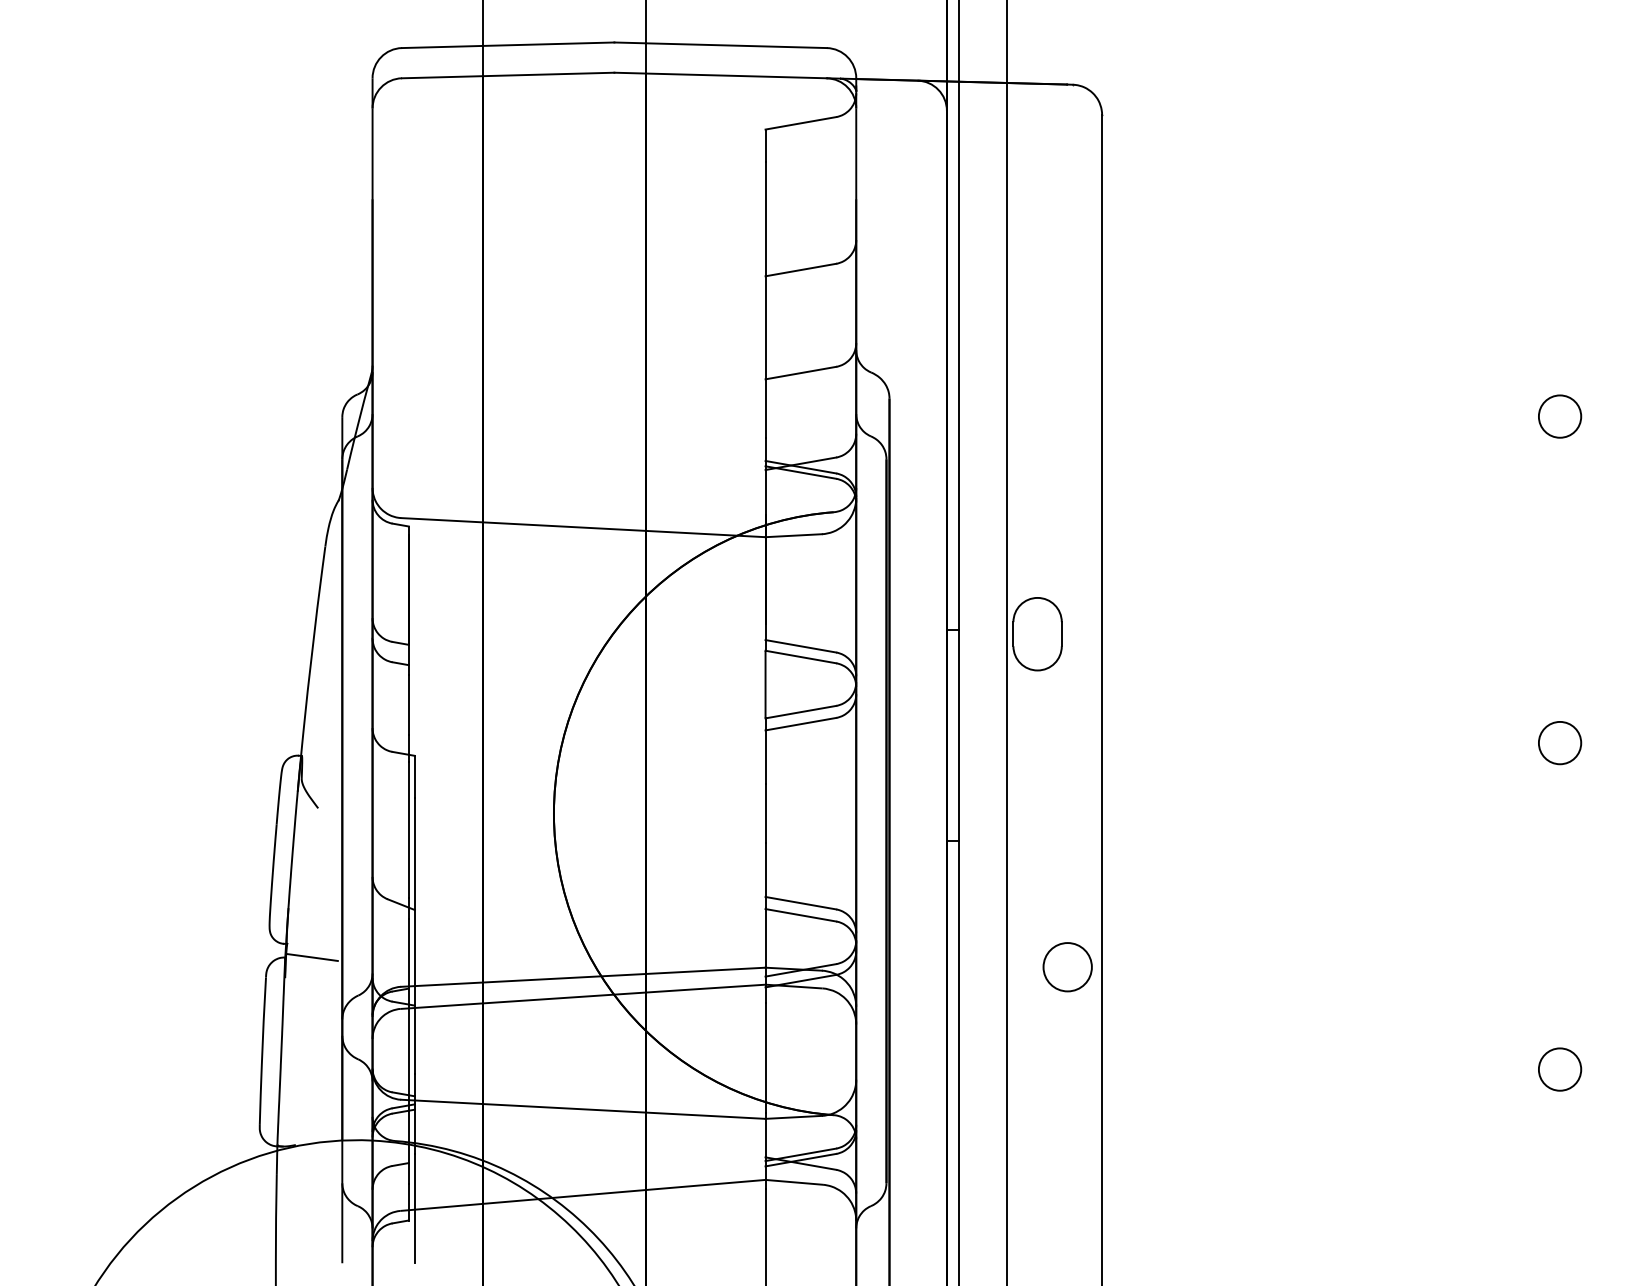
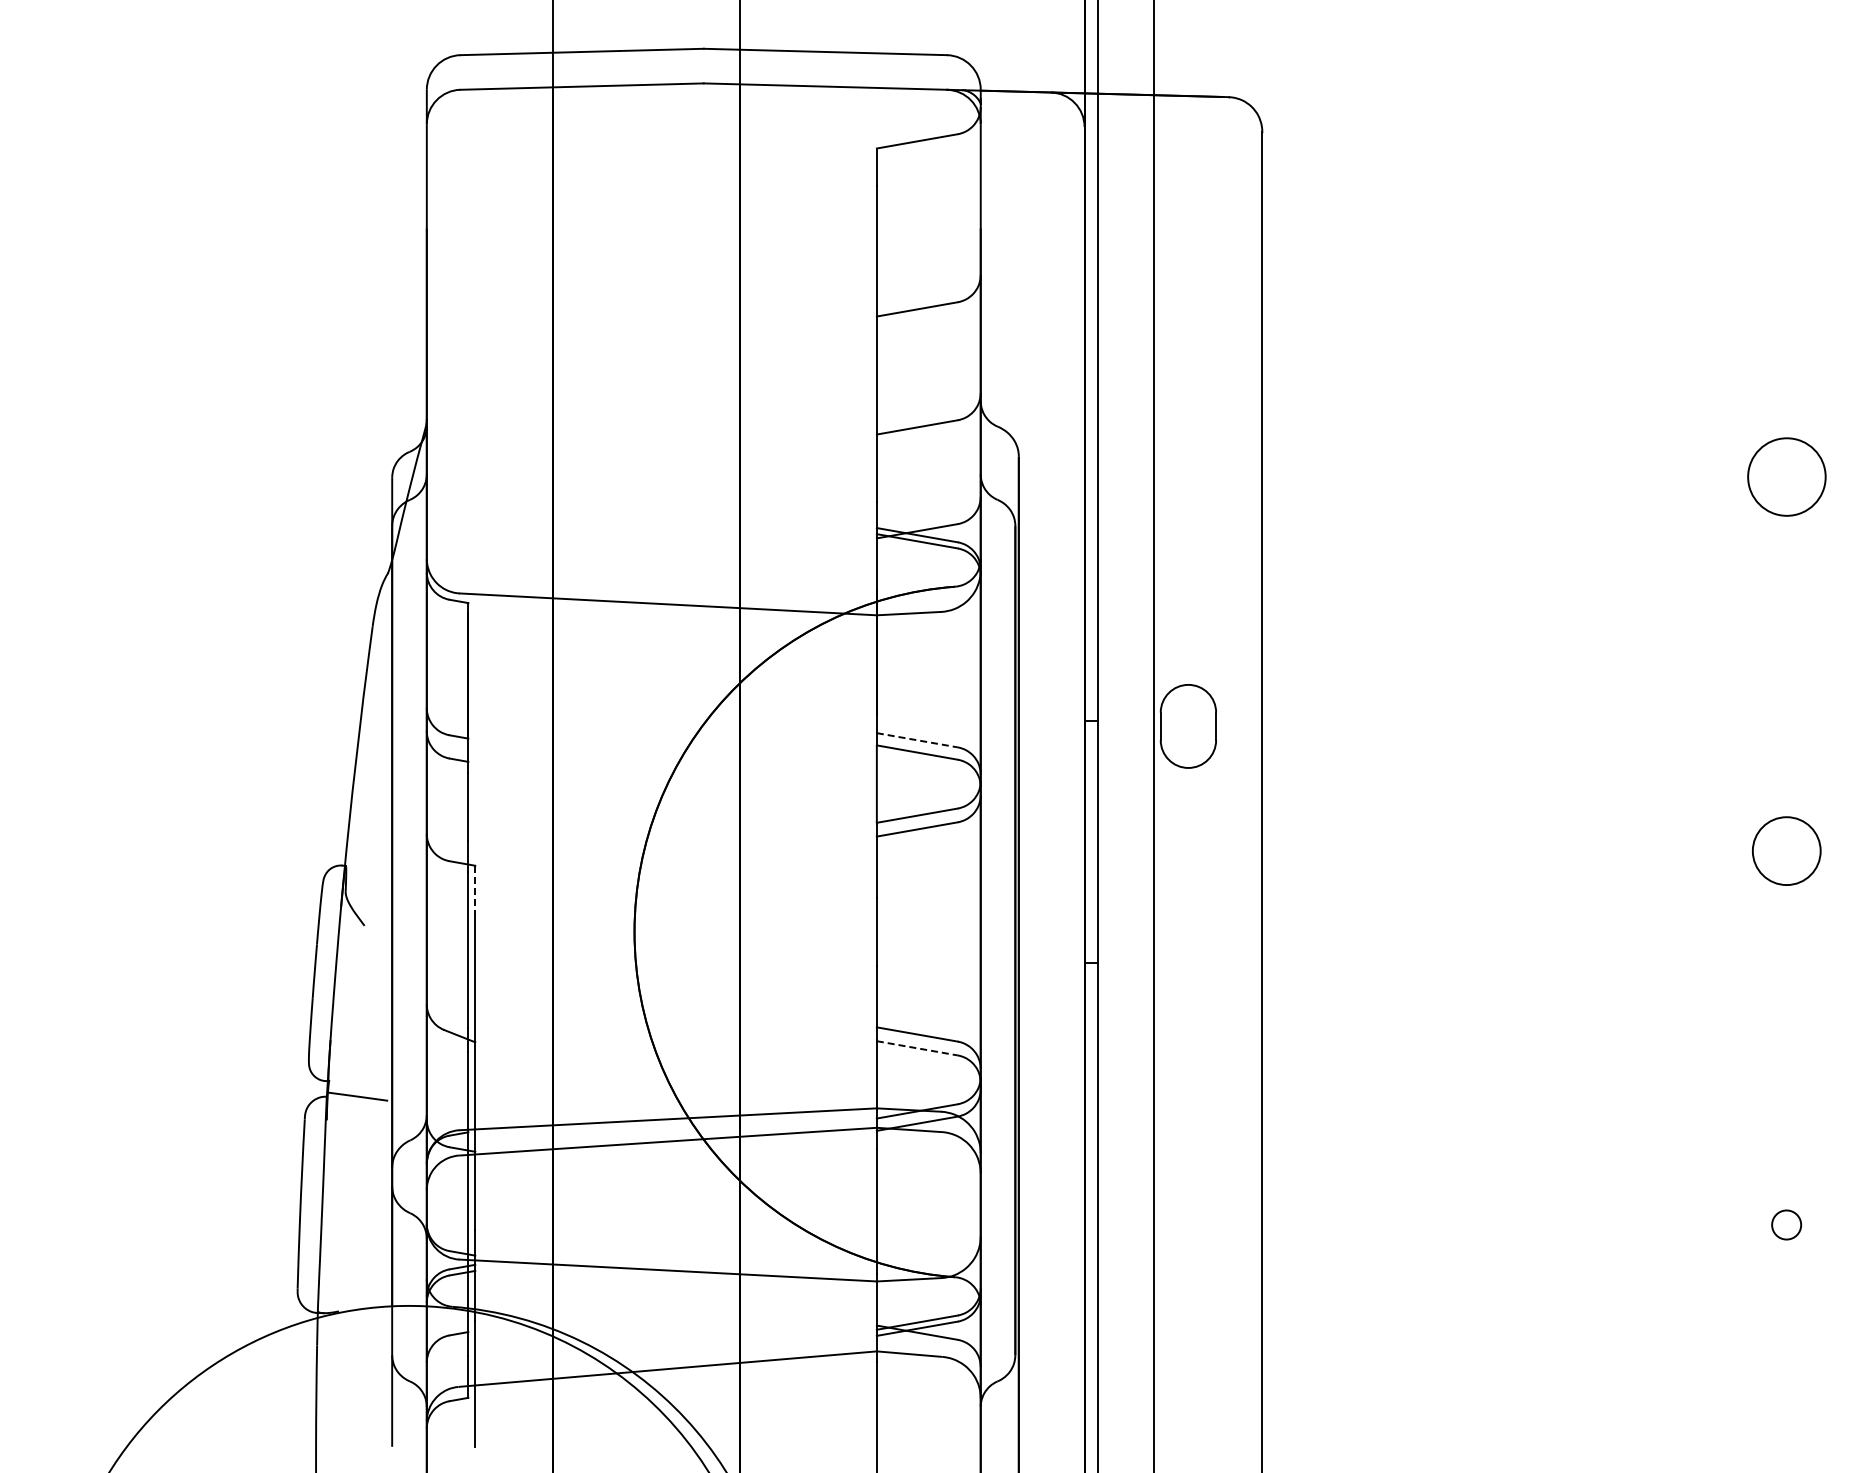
circle: (1559, 416) -> (1786, 477), size x1.6
line: (801, 646) -> (917, 740), solid -> dashed
circle: (1559, 742) -> (1786, 850), size x1.4
line: (415, 776) -> (475, 889), solid -> dashed
line: (801, 915) -> (917, 1048), solid -> dashed
circle: (1067, 966) -> (1222, 1107), removed
circle: (1559, 1069) -> (1786, 1224), size x0.6

